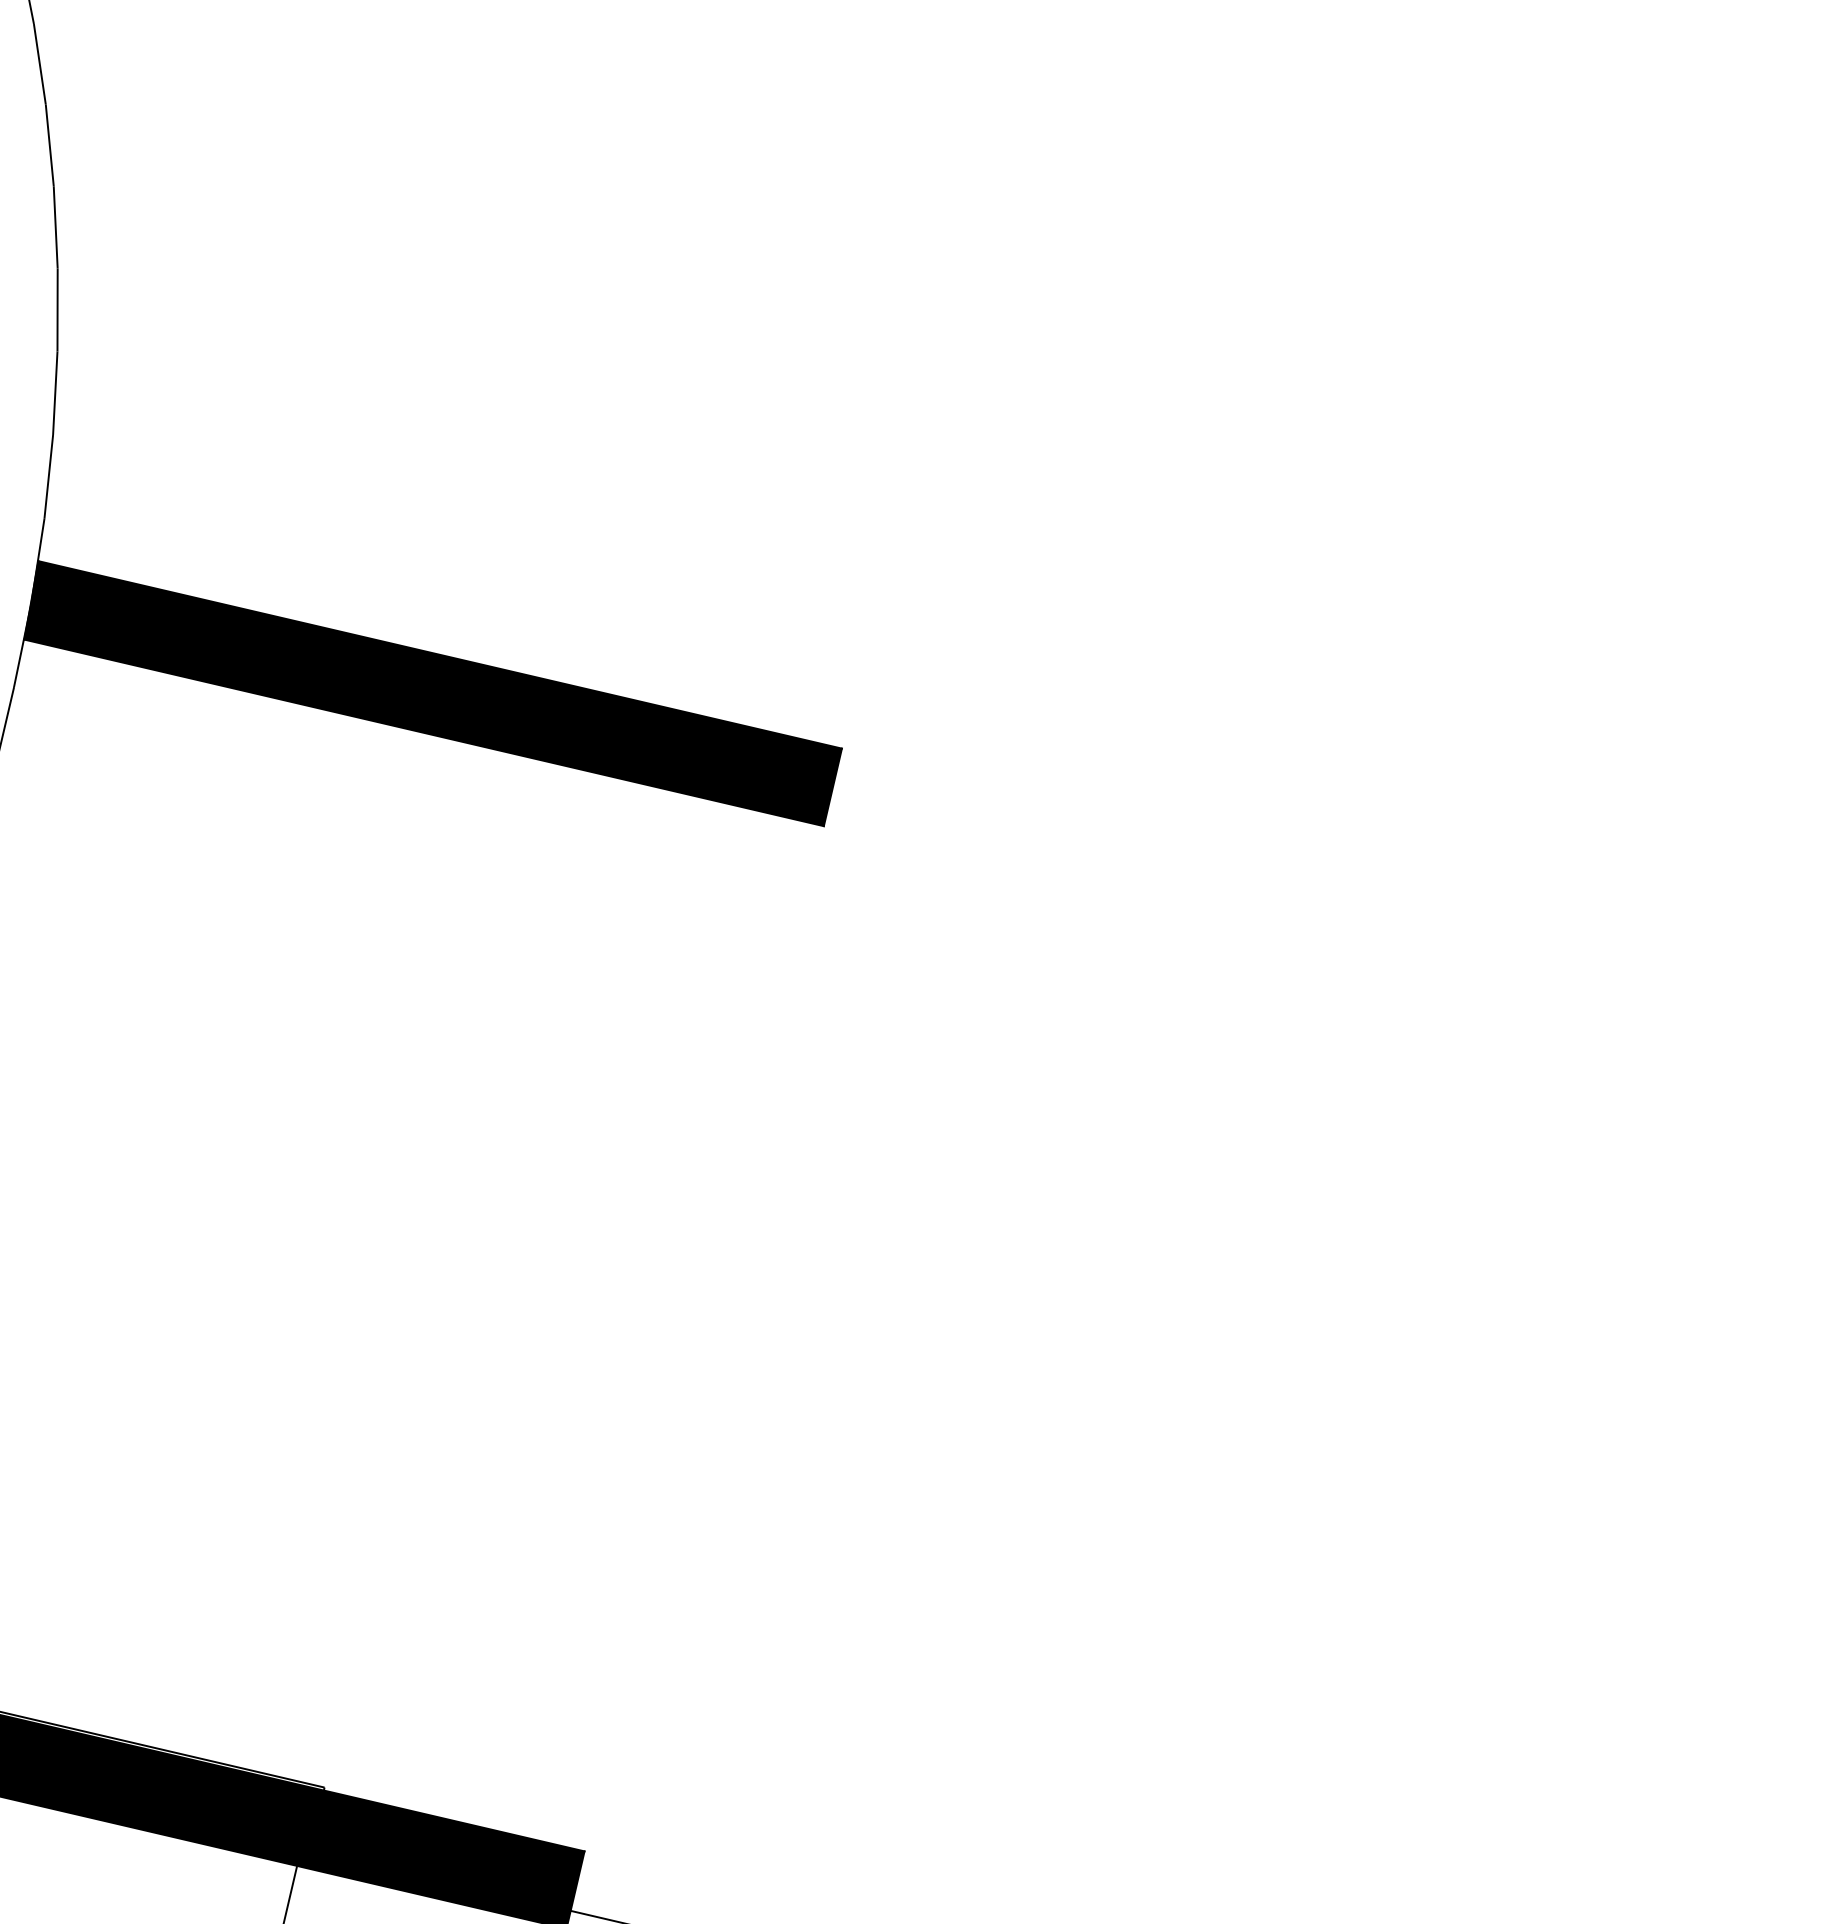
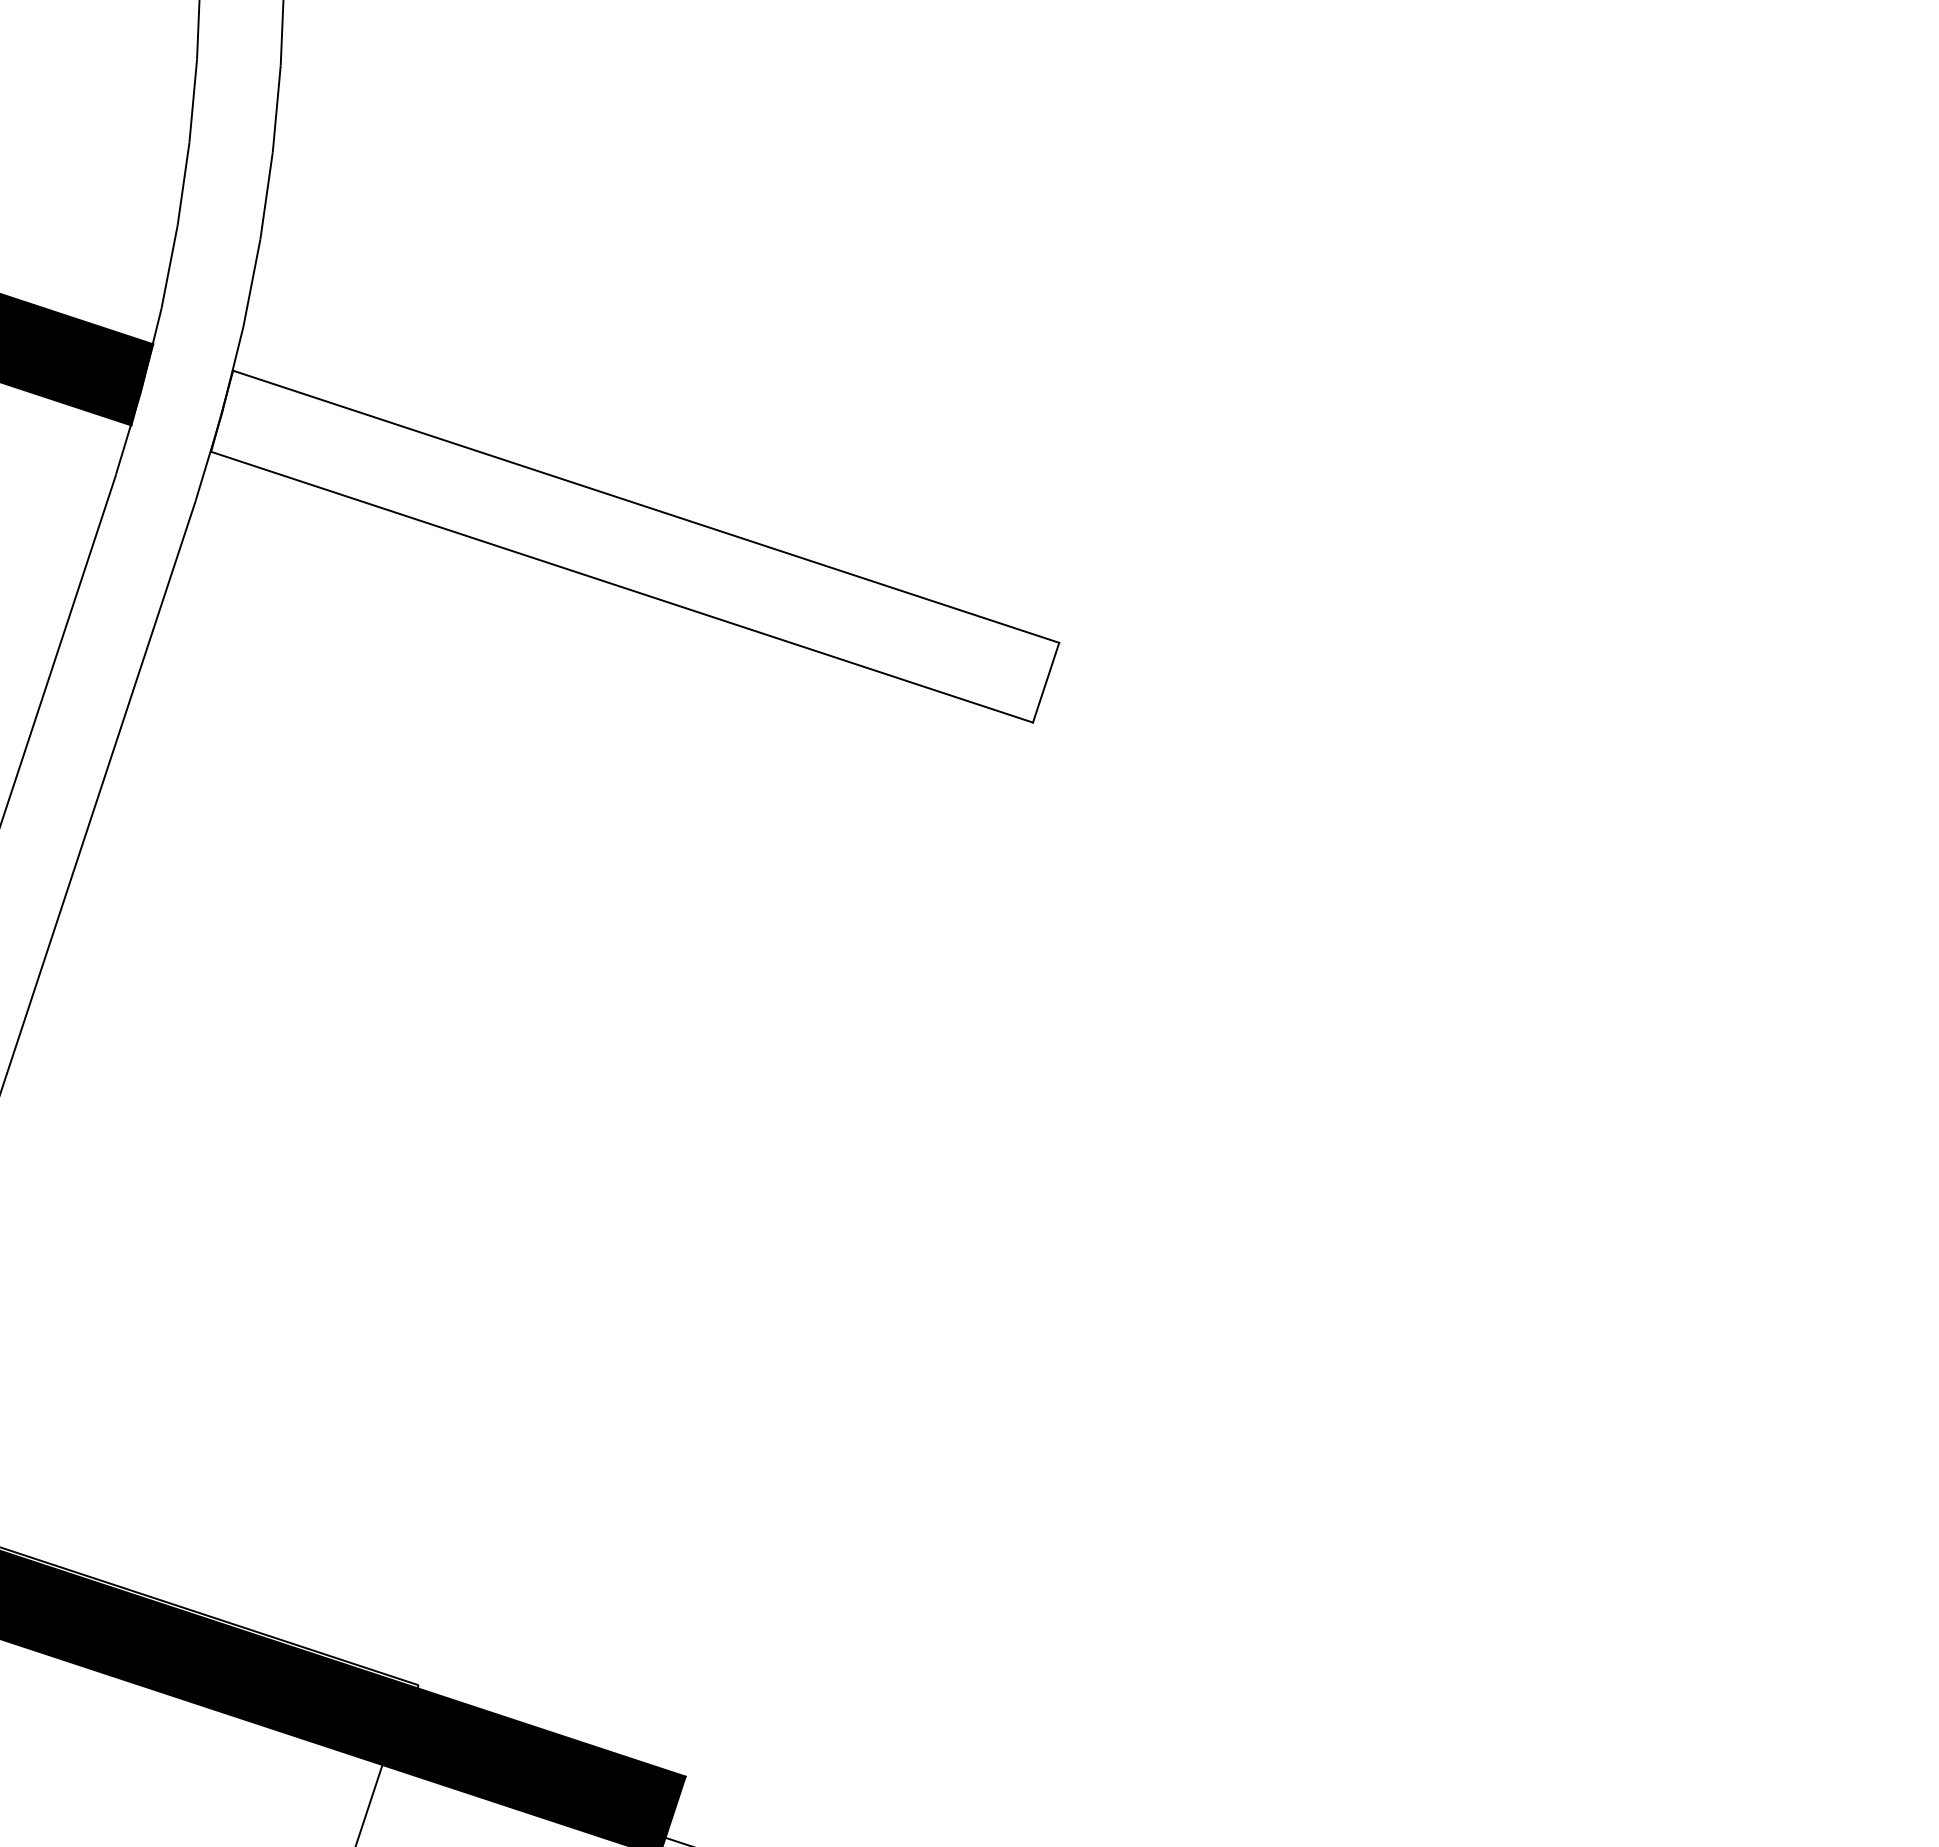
fill: (432, 693) -> (634, 546), removed

